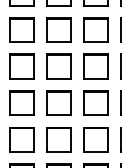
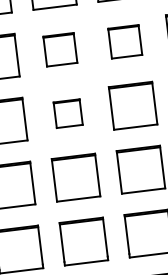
part: (58, 29) -> (59, 48), size x0.7
part: (95, 29) -> (124, 40), size x0.7
part: (58, 66) -> (67, 113), size x0.6

